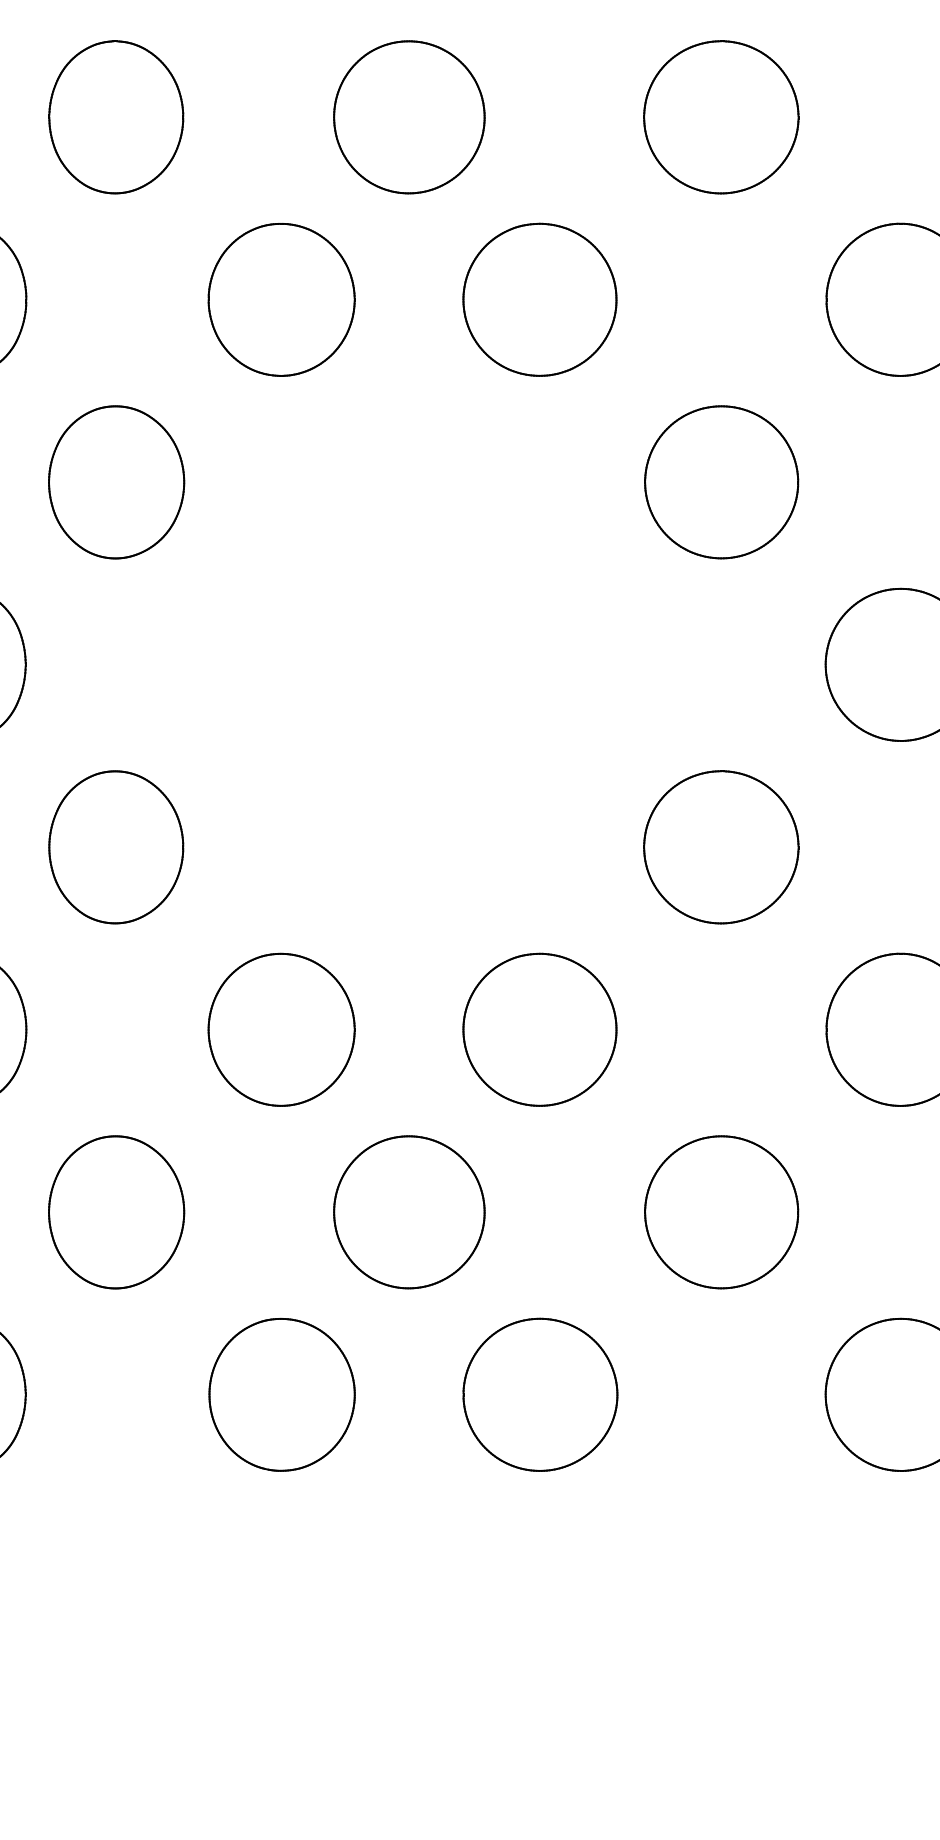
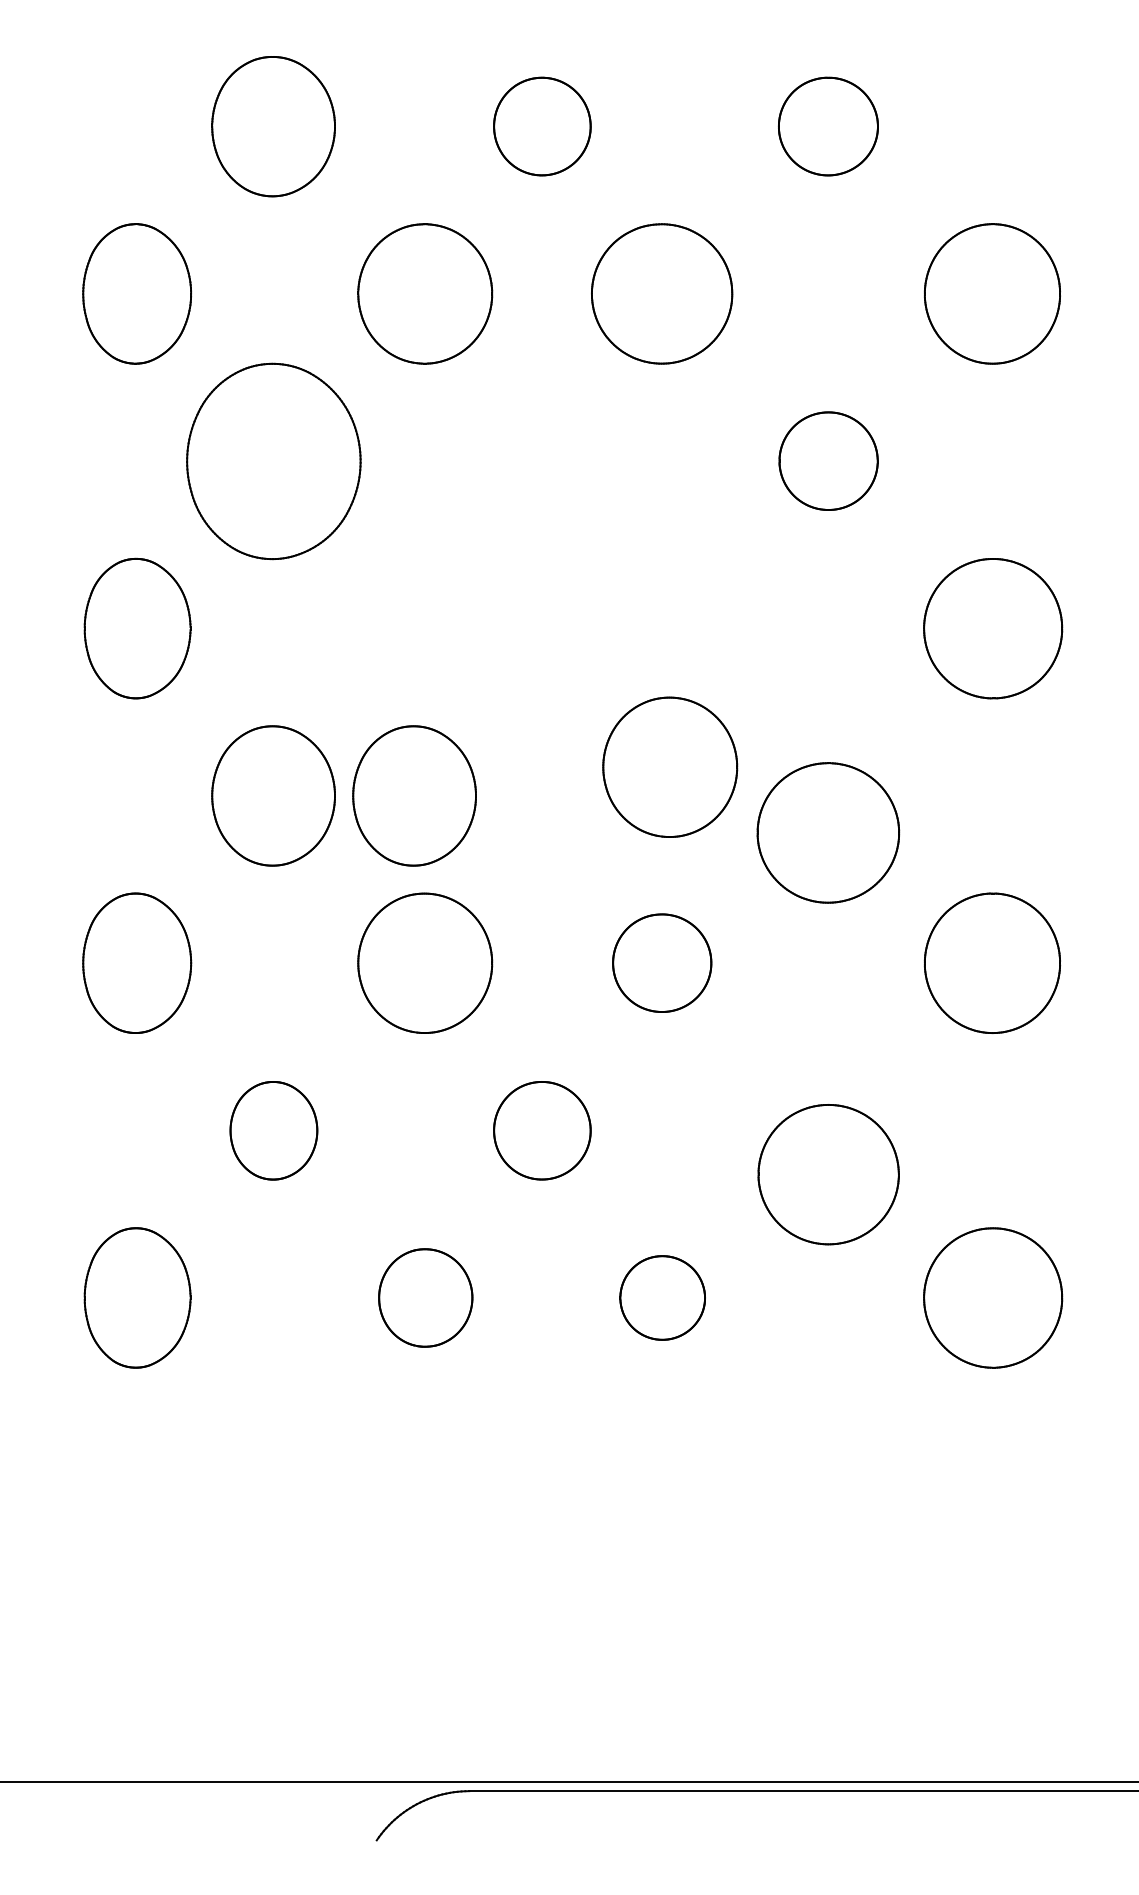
part: (409, 117) -> (542, 126), size x0.7
part: (721, 117) -> (828, 126), size x0.7
part: (116, 481) -> (273, 460), size x1.4
part: (721, 481) -> (828, 460), size x0.7
part: (549, 815) -> (670, 766), added
part: (269, 846) -> (414, 795), added
part: (721, 846) -> (828, 832), moved
part: (540, 1028) -> (662, 962), size x0.7
part: (116, 1212) -> (273, 1130), size x0.7
part: (409, 1212) -> (542, 1130), size x0.7
part: (721, 1212) -> (828, 1174), moved
part: (281, 1394) -> (425, 1297), size x0.7
part: (540, 1394) -> (662, 1297), size x0.6

